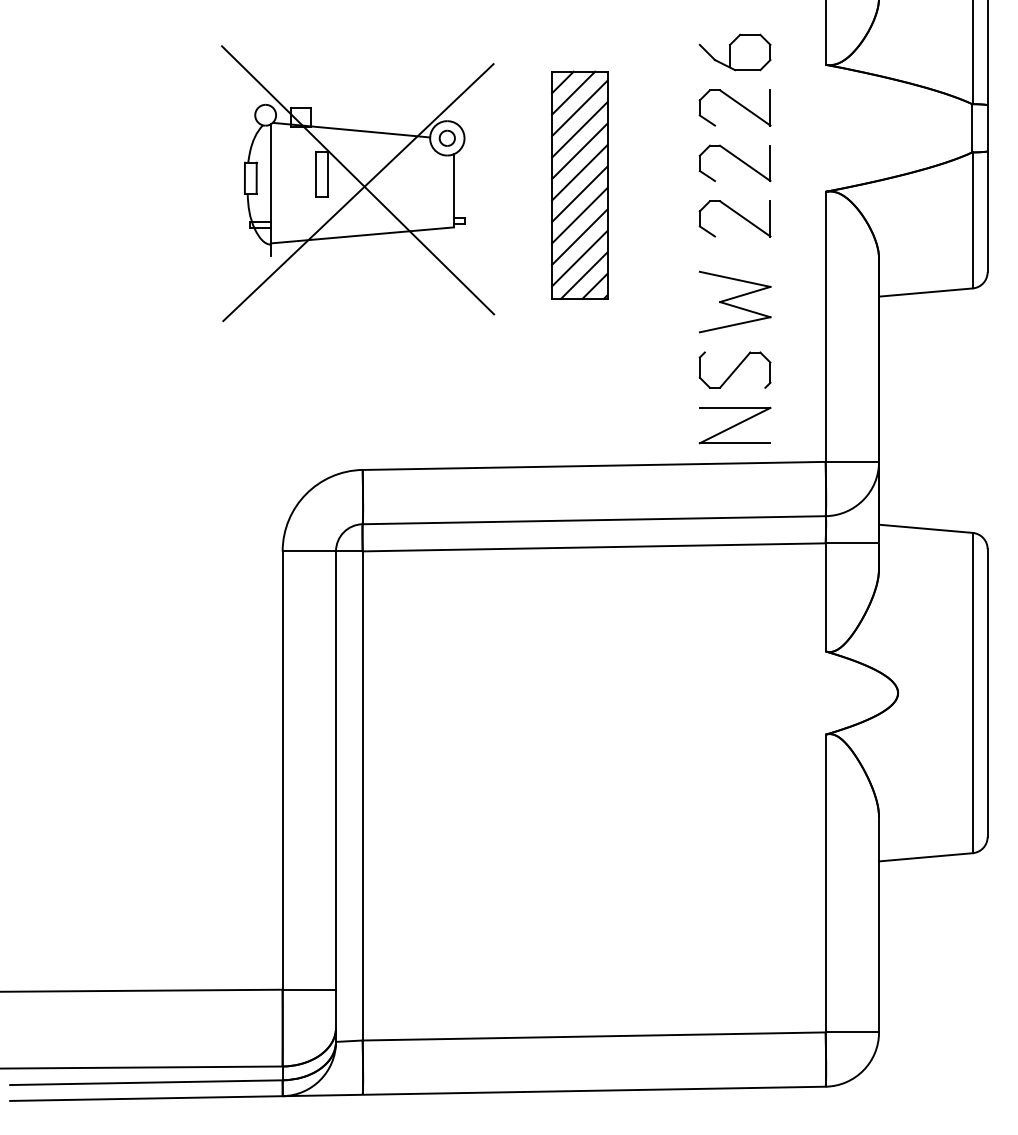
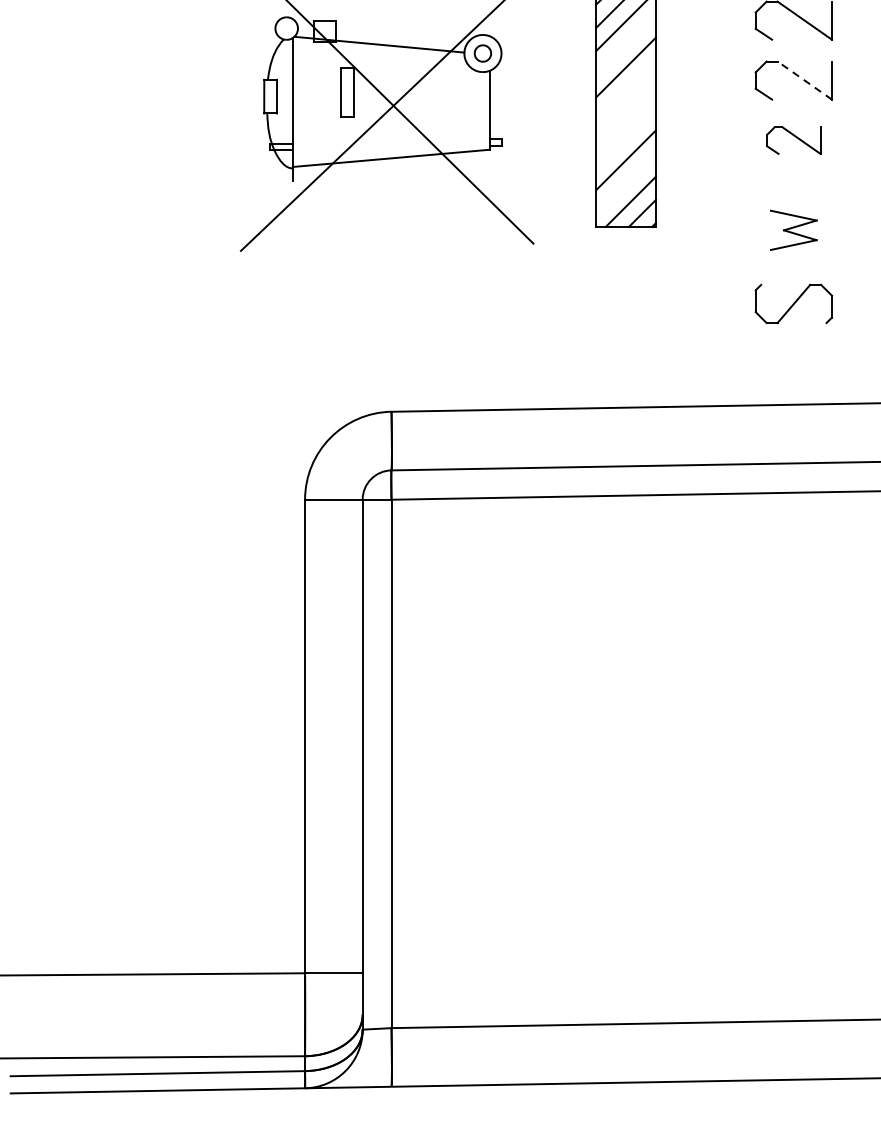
line: (579, 129) -> (625, 43), removed
line: (745, 163) -> (805, 80), solid -> dashed
line: (579, 172) -> (625, 90), removed
line: (579, 193) -> (625, 113), removed
line: (579, 215) -> (625, 136), removed
part: (734, 218) -> (793, 140), size x0.7
line: (579, 258) -> (625, 183), removed
part: (734, 301) -> (793, 229), size x0.6
part: (734, 425) -> (793, 363), removed

